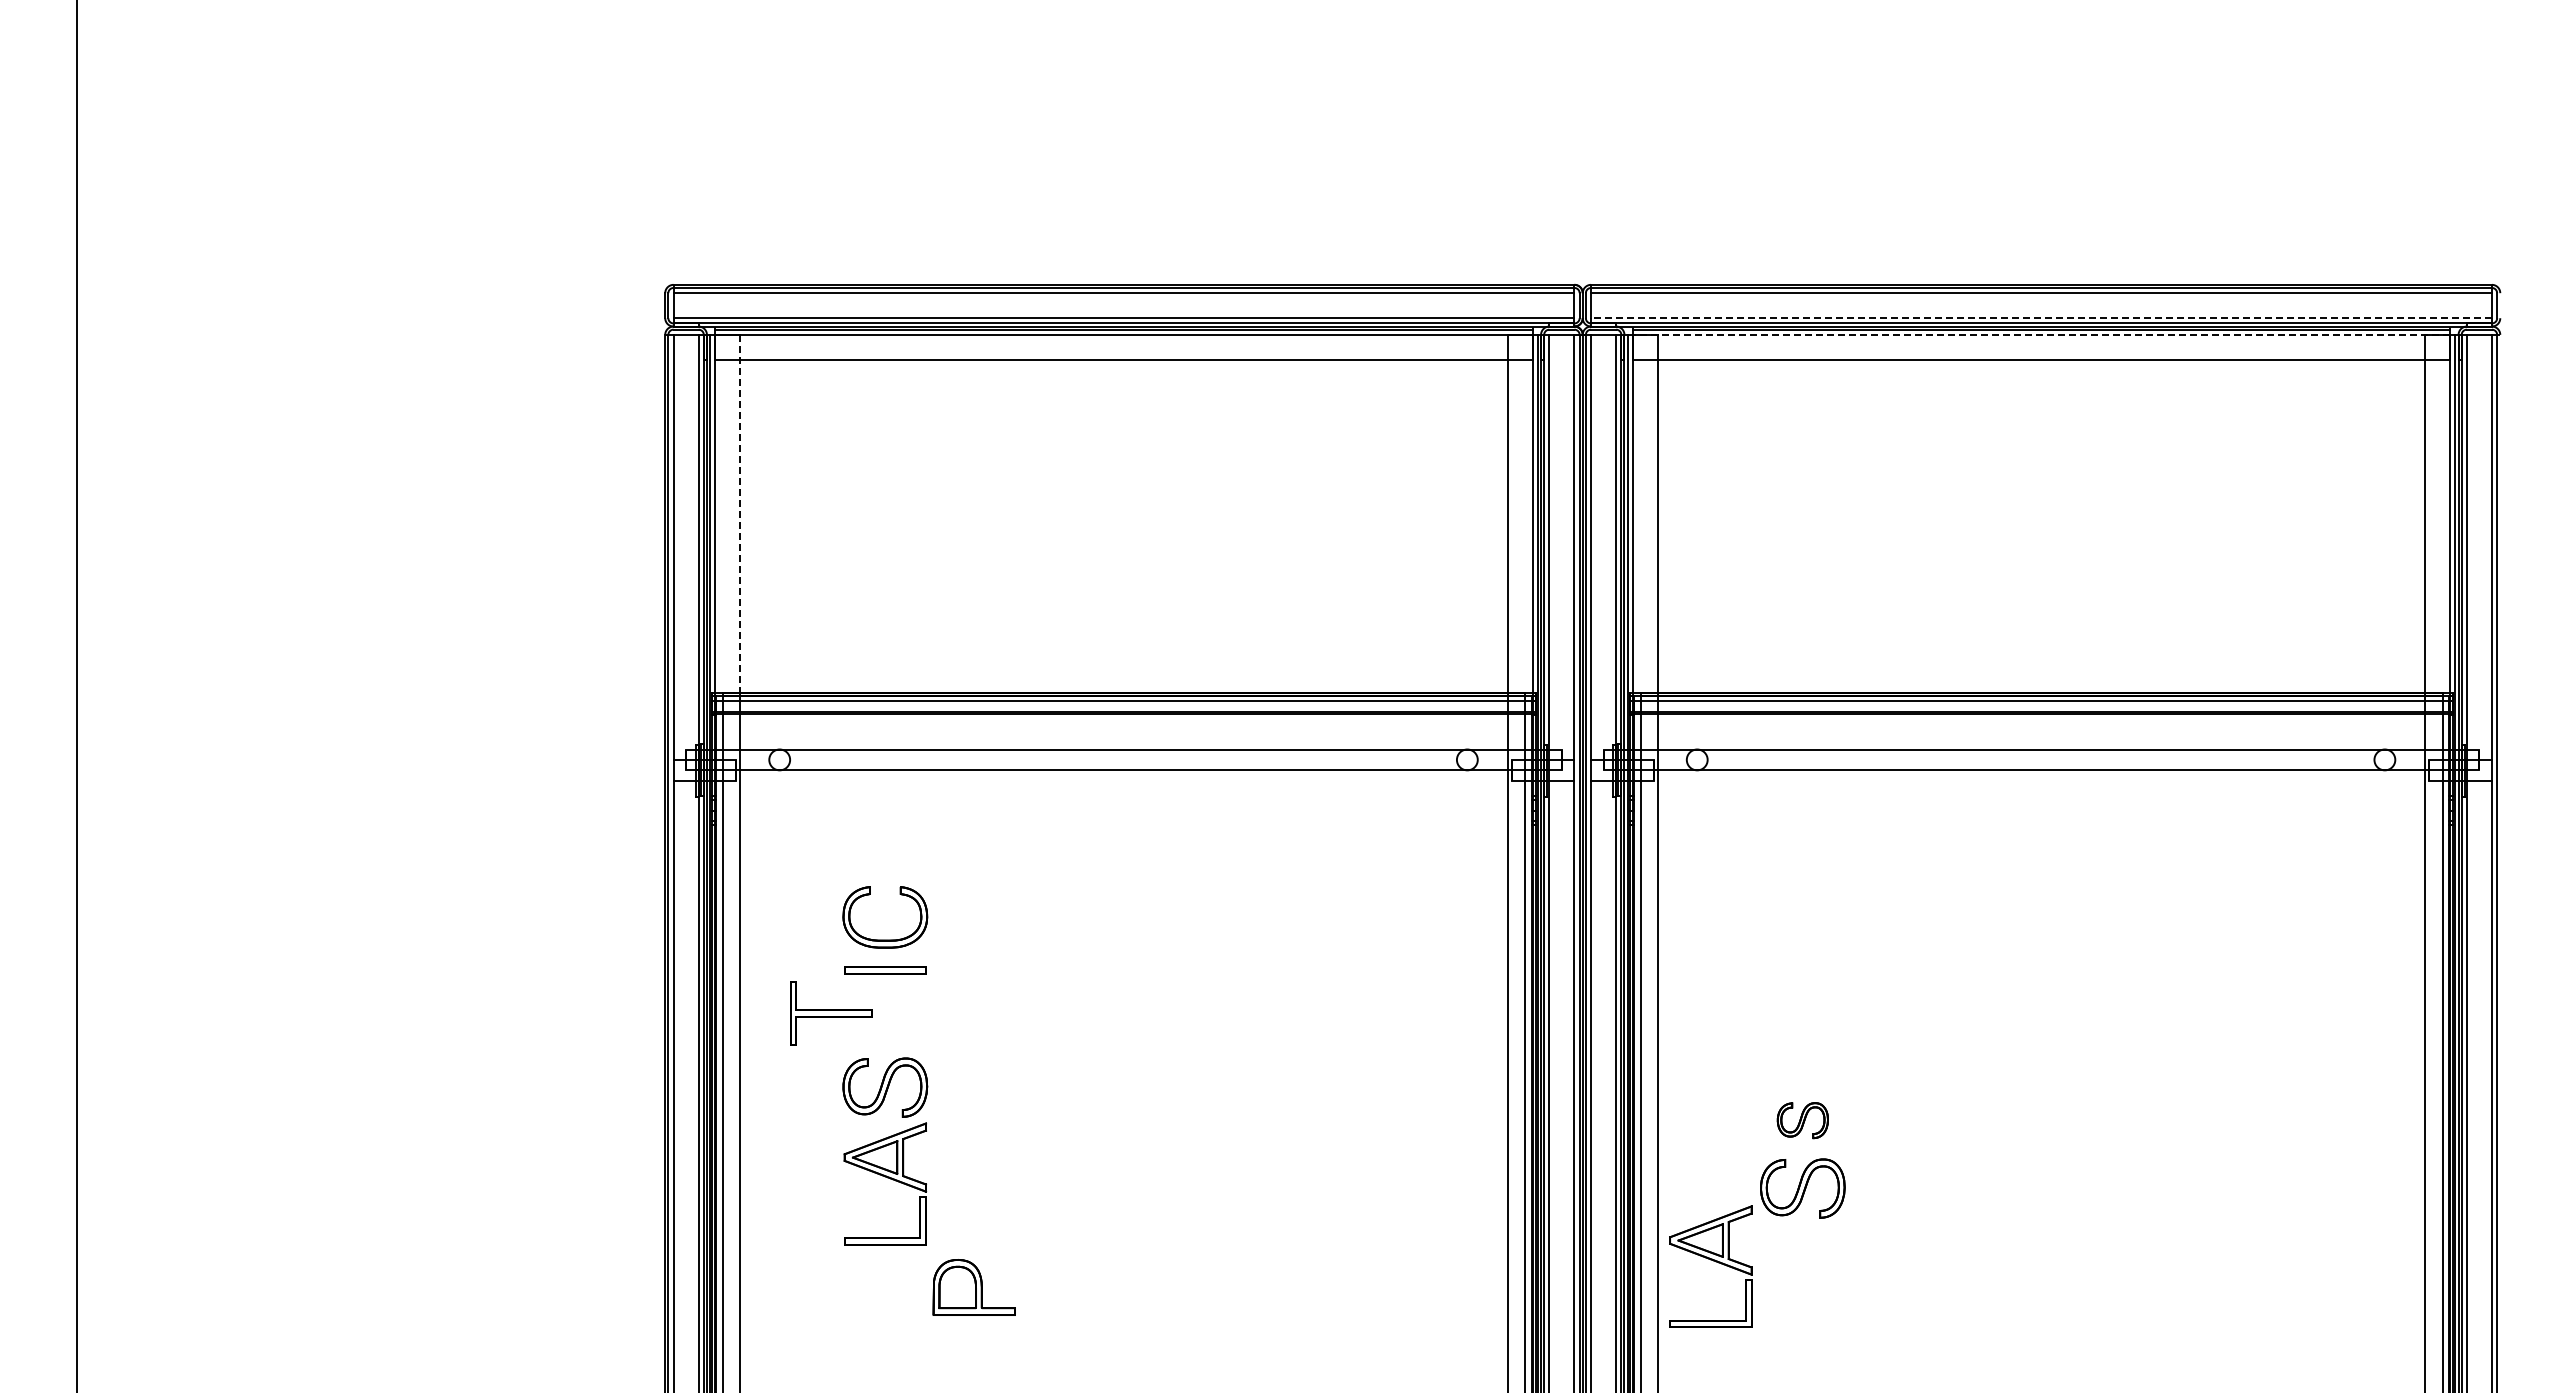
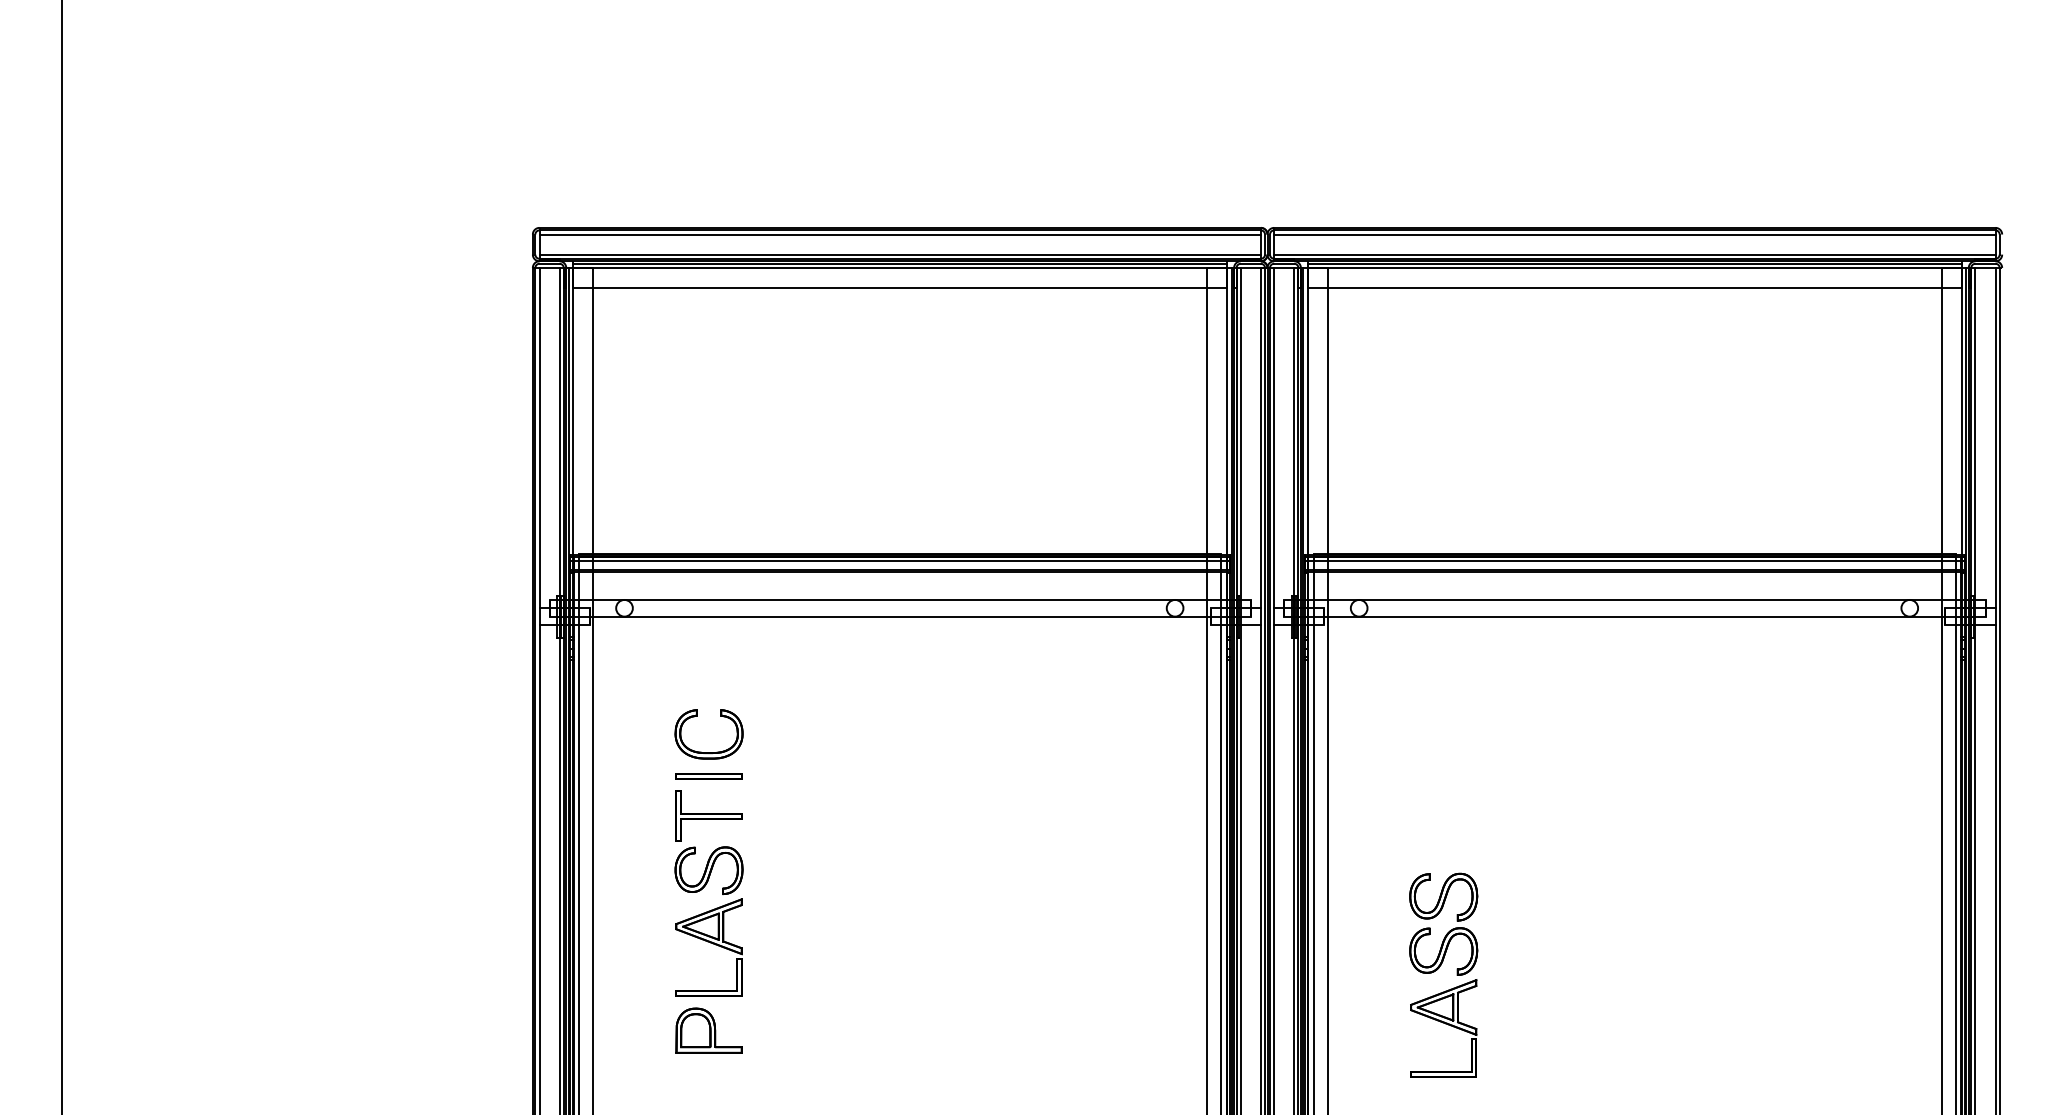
line: (2041, 318) -> (1634, 254), dashed -> solid
line: (2041, 334) -> (1634, 267), dashed -> solid
line: (740, 513) -> (593, 410), dashed -> solid
part: (831, 1013) -> (709, 816), moved
part: (1802, 1120) -> (1443, 896), size x1.67
part: (1710, 1266) -> (1443, 1028), moved
part: (973, 1287) -> (708, 1030), moved

